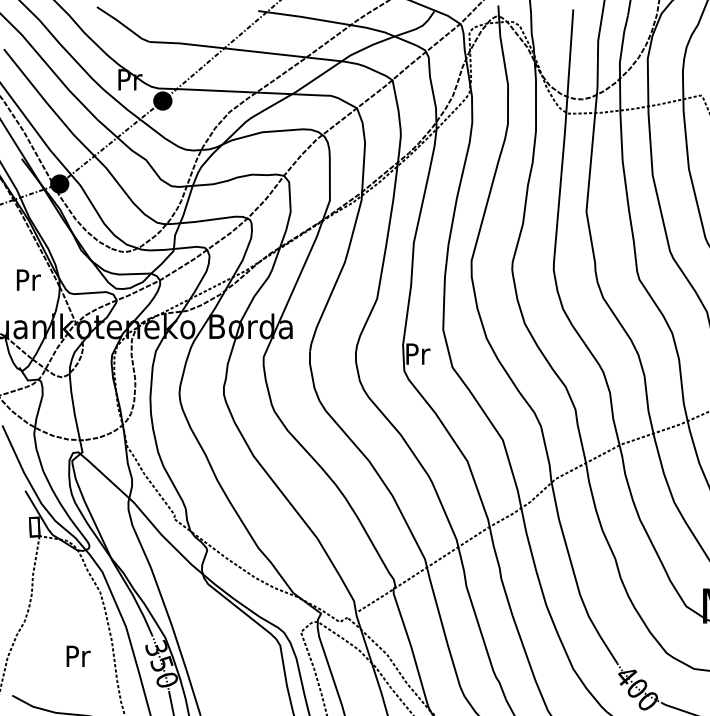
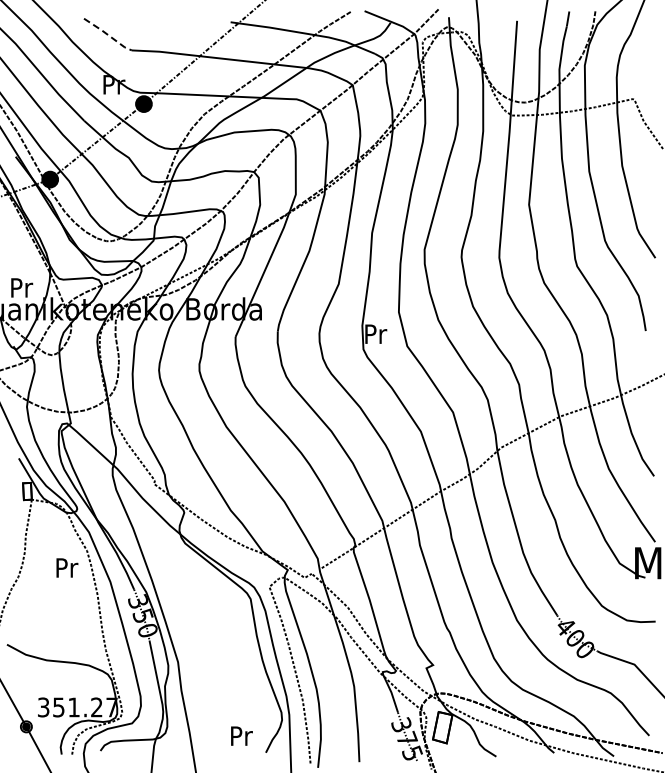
line: (123, 25) -> (108, 35), solid -> dashed
text: (29, 279) -> (22, 287), moved
text: (78, 655) -> (67, 567), moved

